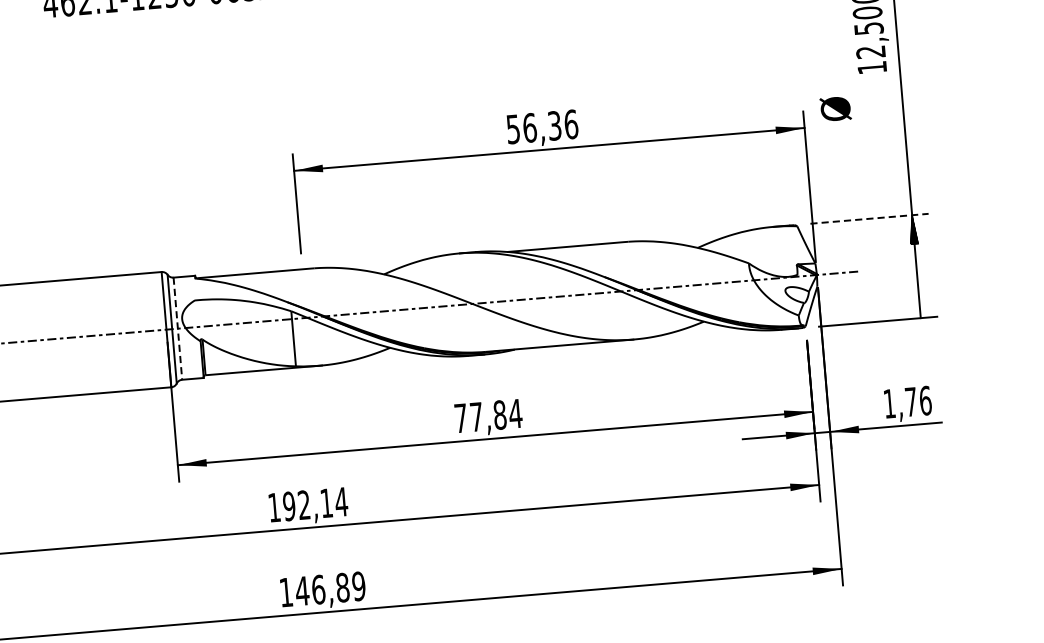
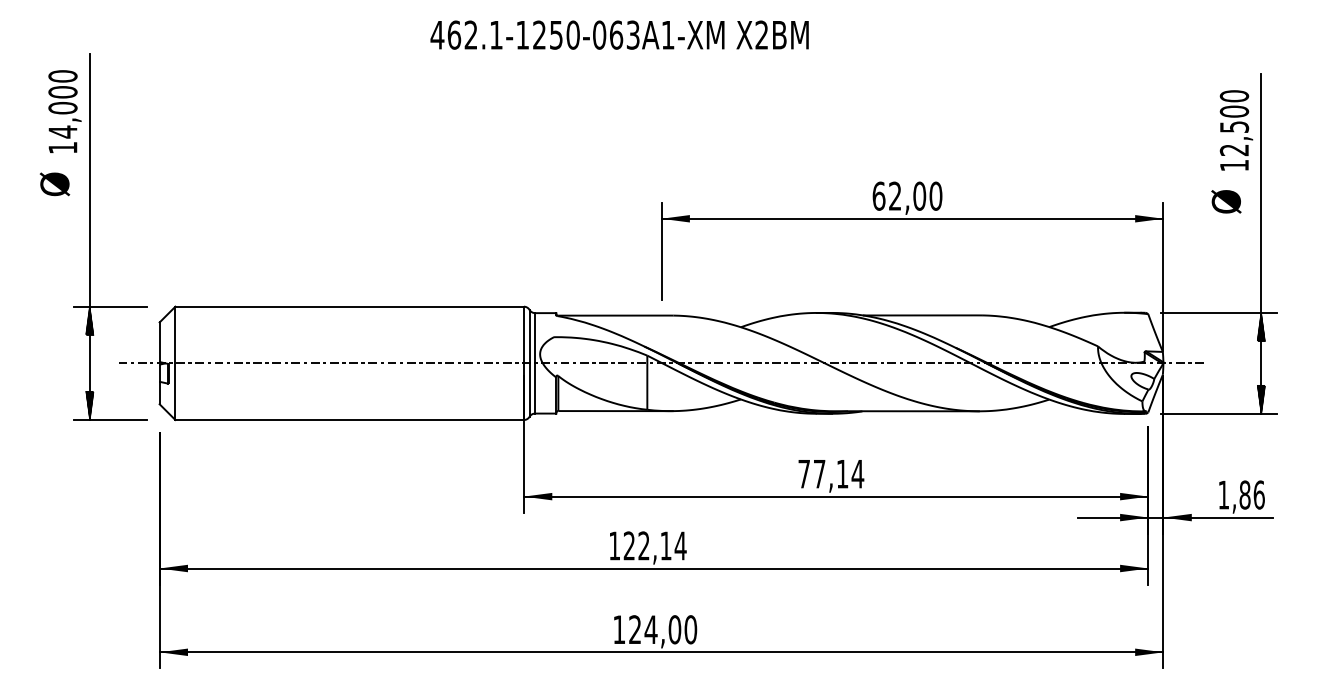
text: (835, 108) -> (1226, 201), moved
text: (542, 126) -> (907, 195), 56,36 -> 62,00
line: (869, 218) -> (1219, 312), dashed -> solid
hatch: (919, 303) -> (1261, 399), added
line: (178, 328) -> (535, 363), dashed -> solid
text: (910, 401) -> (1244, 494), 1,76 -> 1,86
text: (499, 414) -> (842, 473), 77,84 -> 77,14
text: (289, 505) -> (629, 545), 192,14 -> 122,14
text: (330, 588) -> (662, 629), 146,89 -> 124,00

